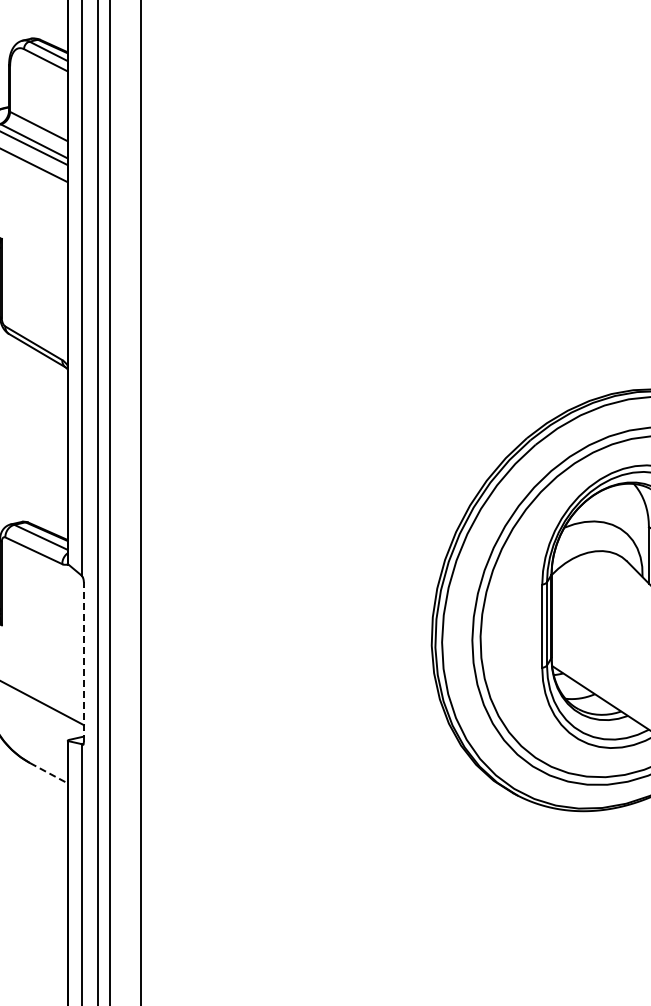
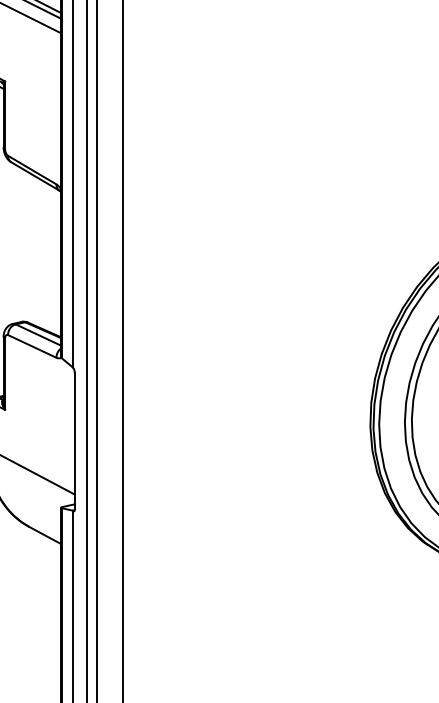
line: (83, 662) -> (74, 441), dashed -> solid
line: (49, 773) -> (45, 535), dashed -> solid

